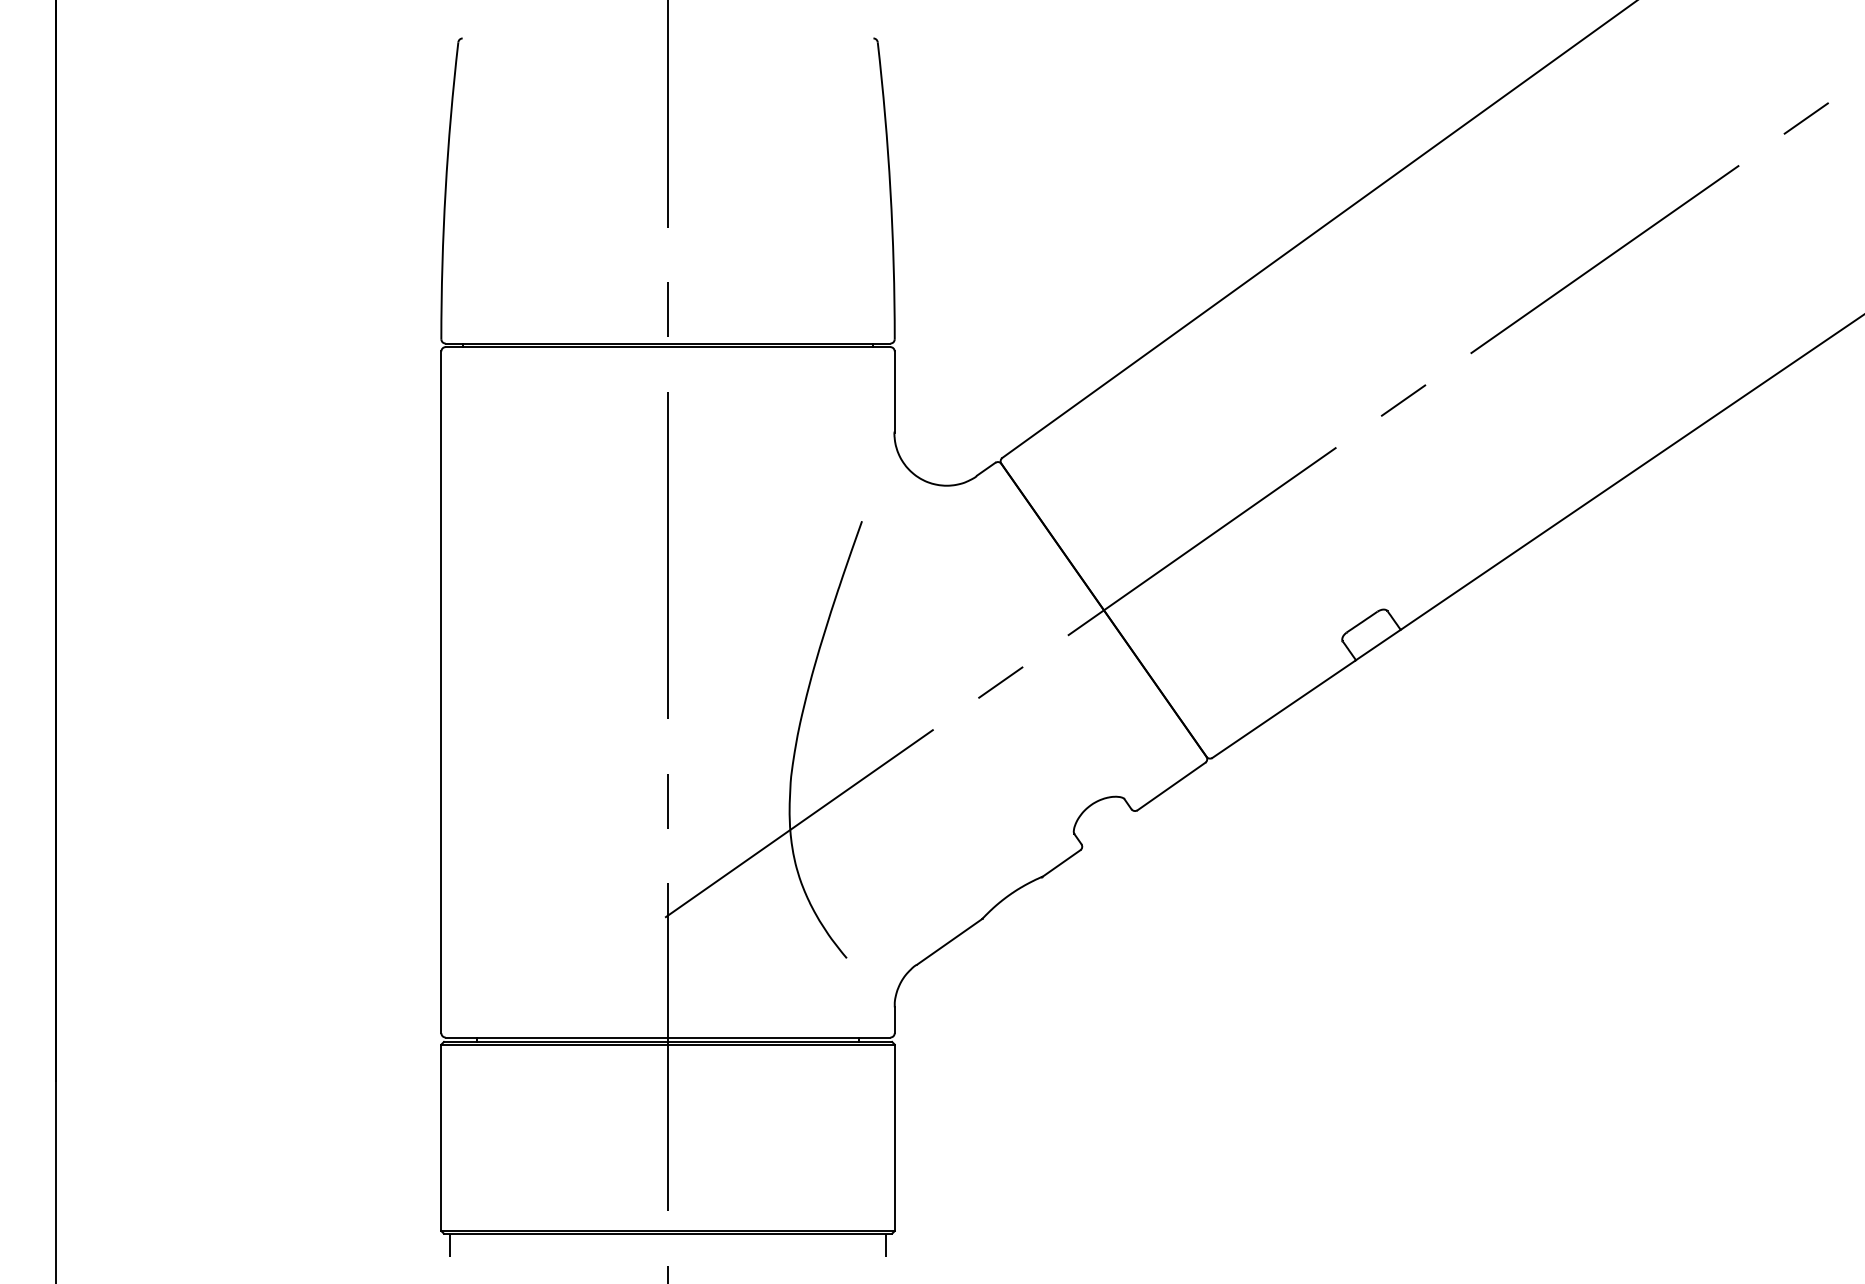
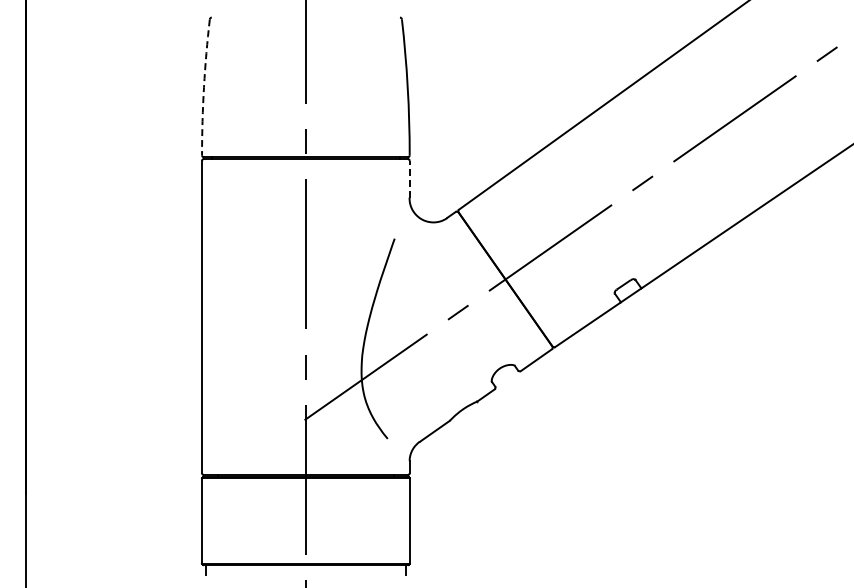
arc: (446, 191) -> (204, 87), solid -> dashed
line: (894, 392) -> (409, 179), solid -> dashed

